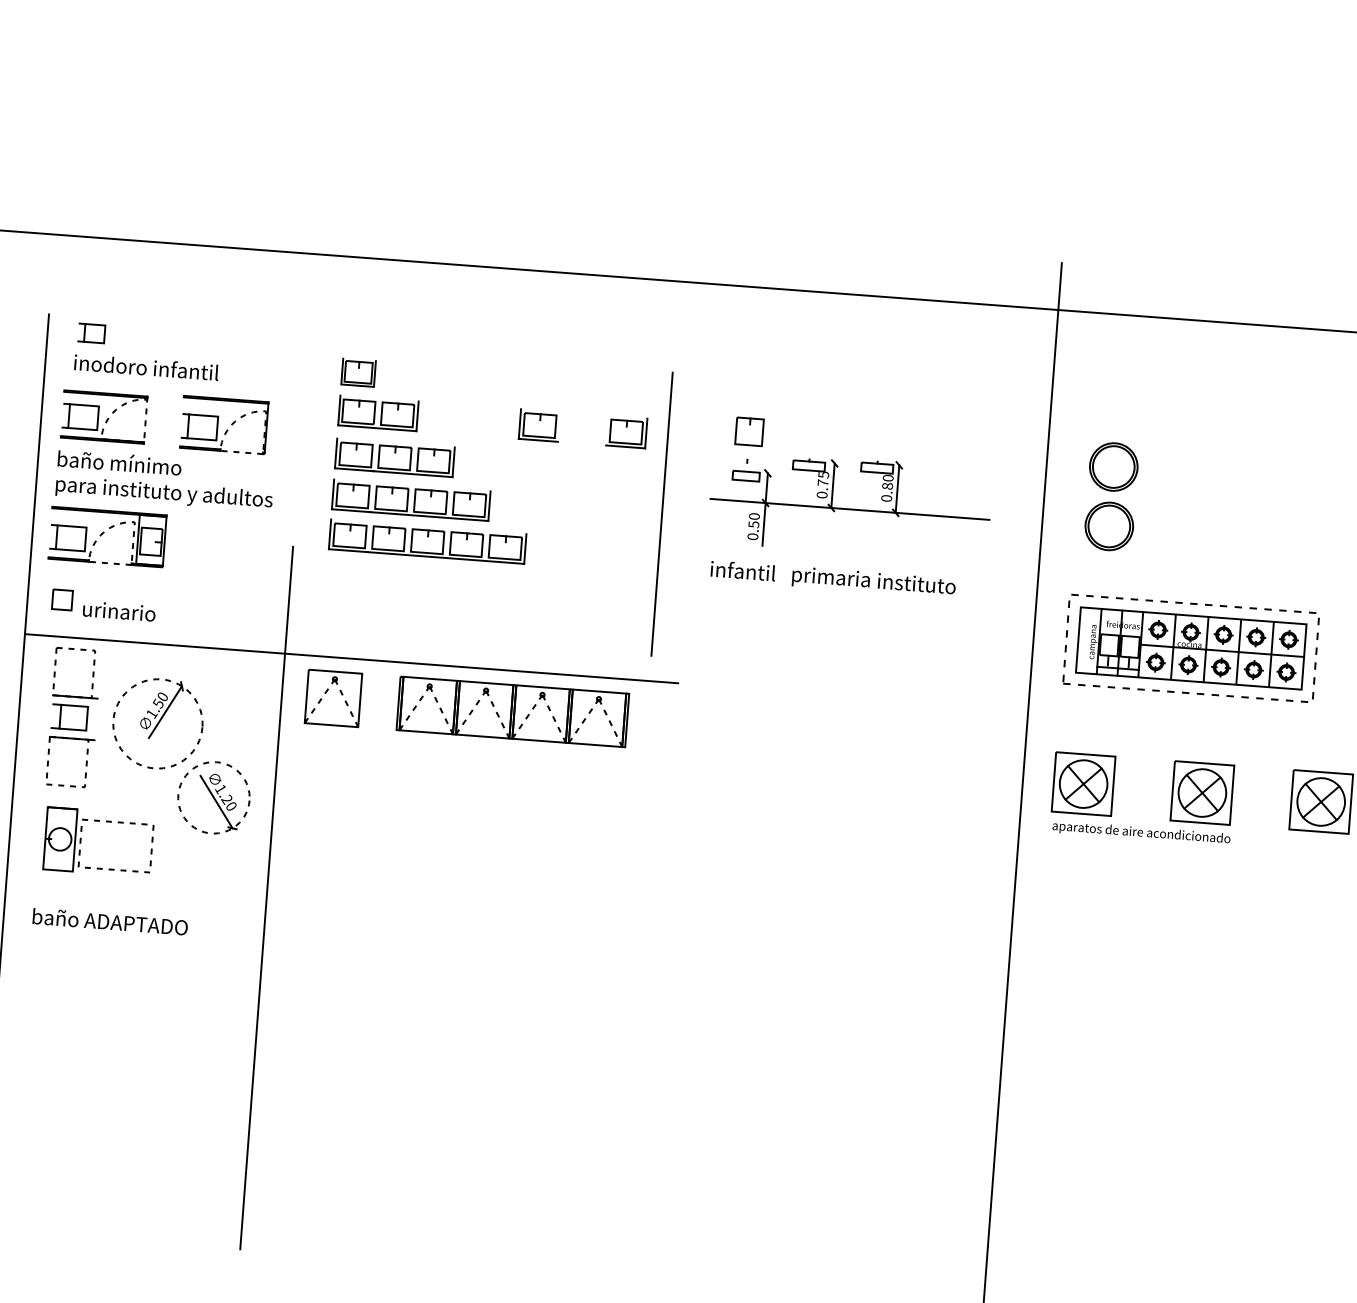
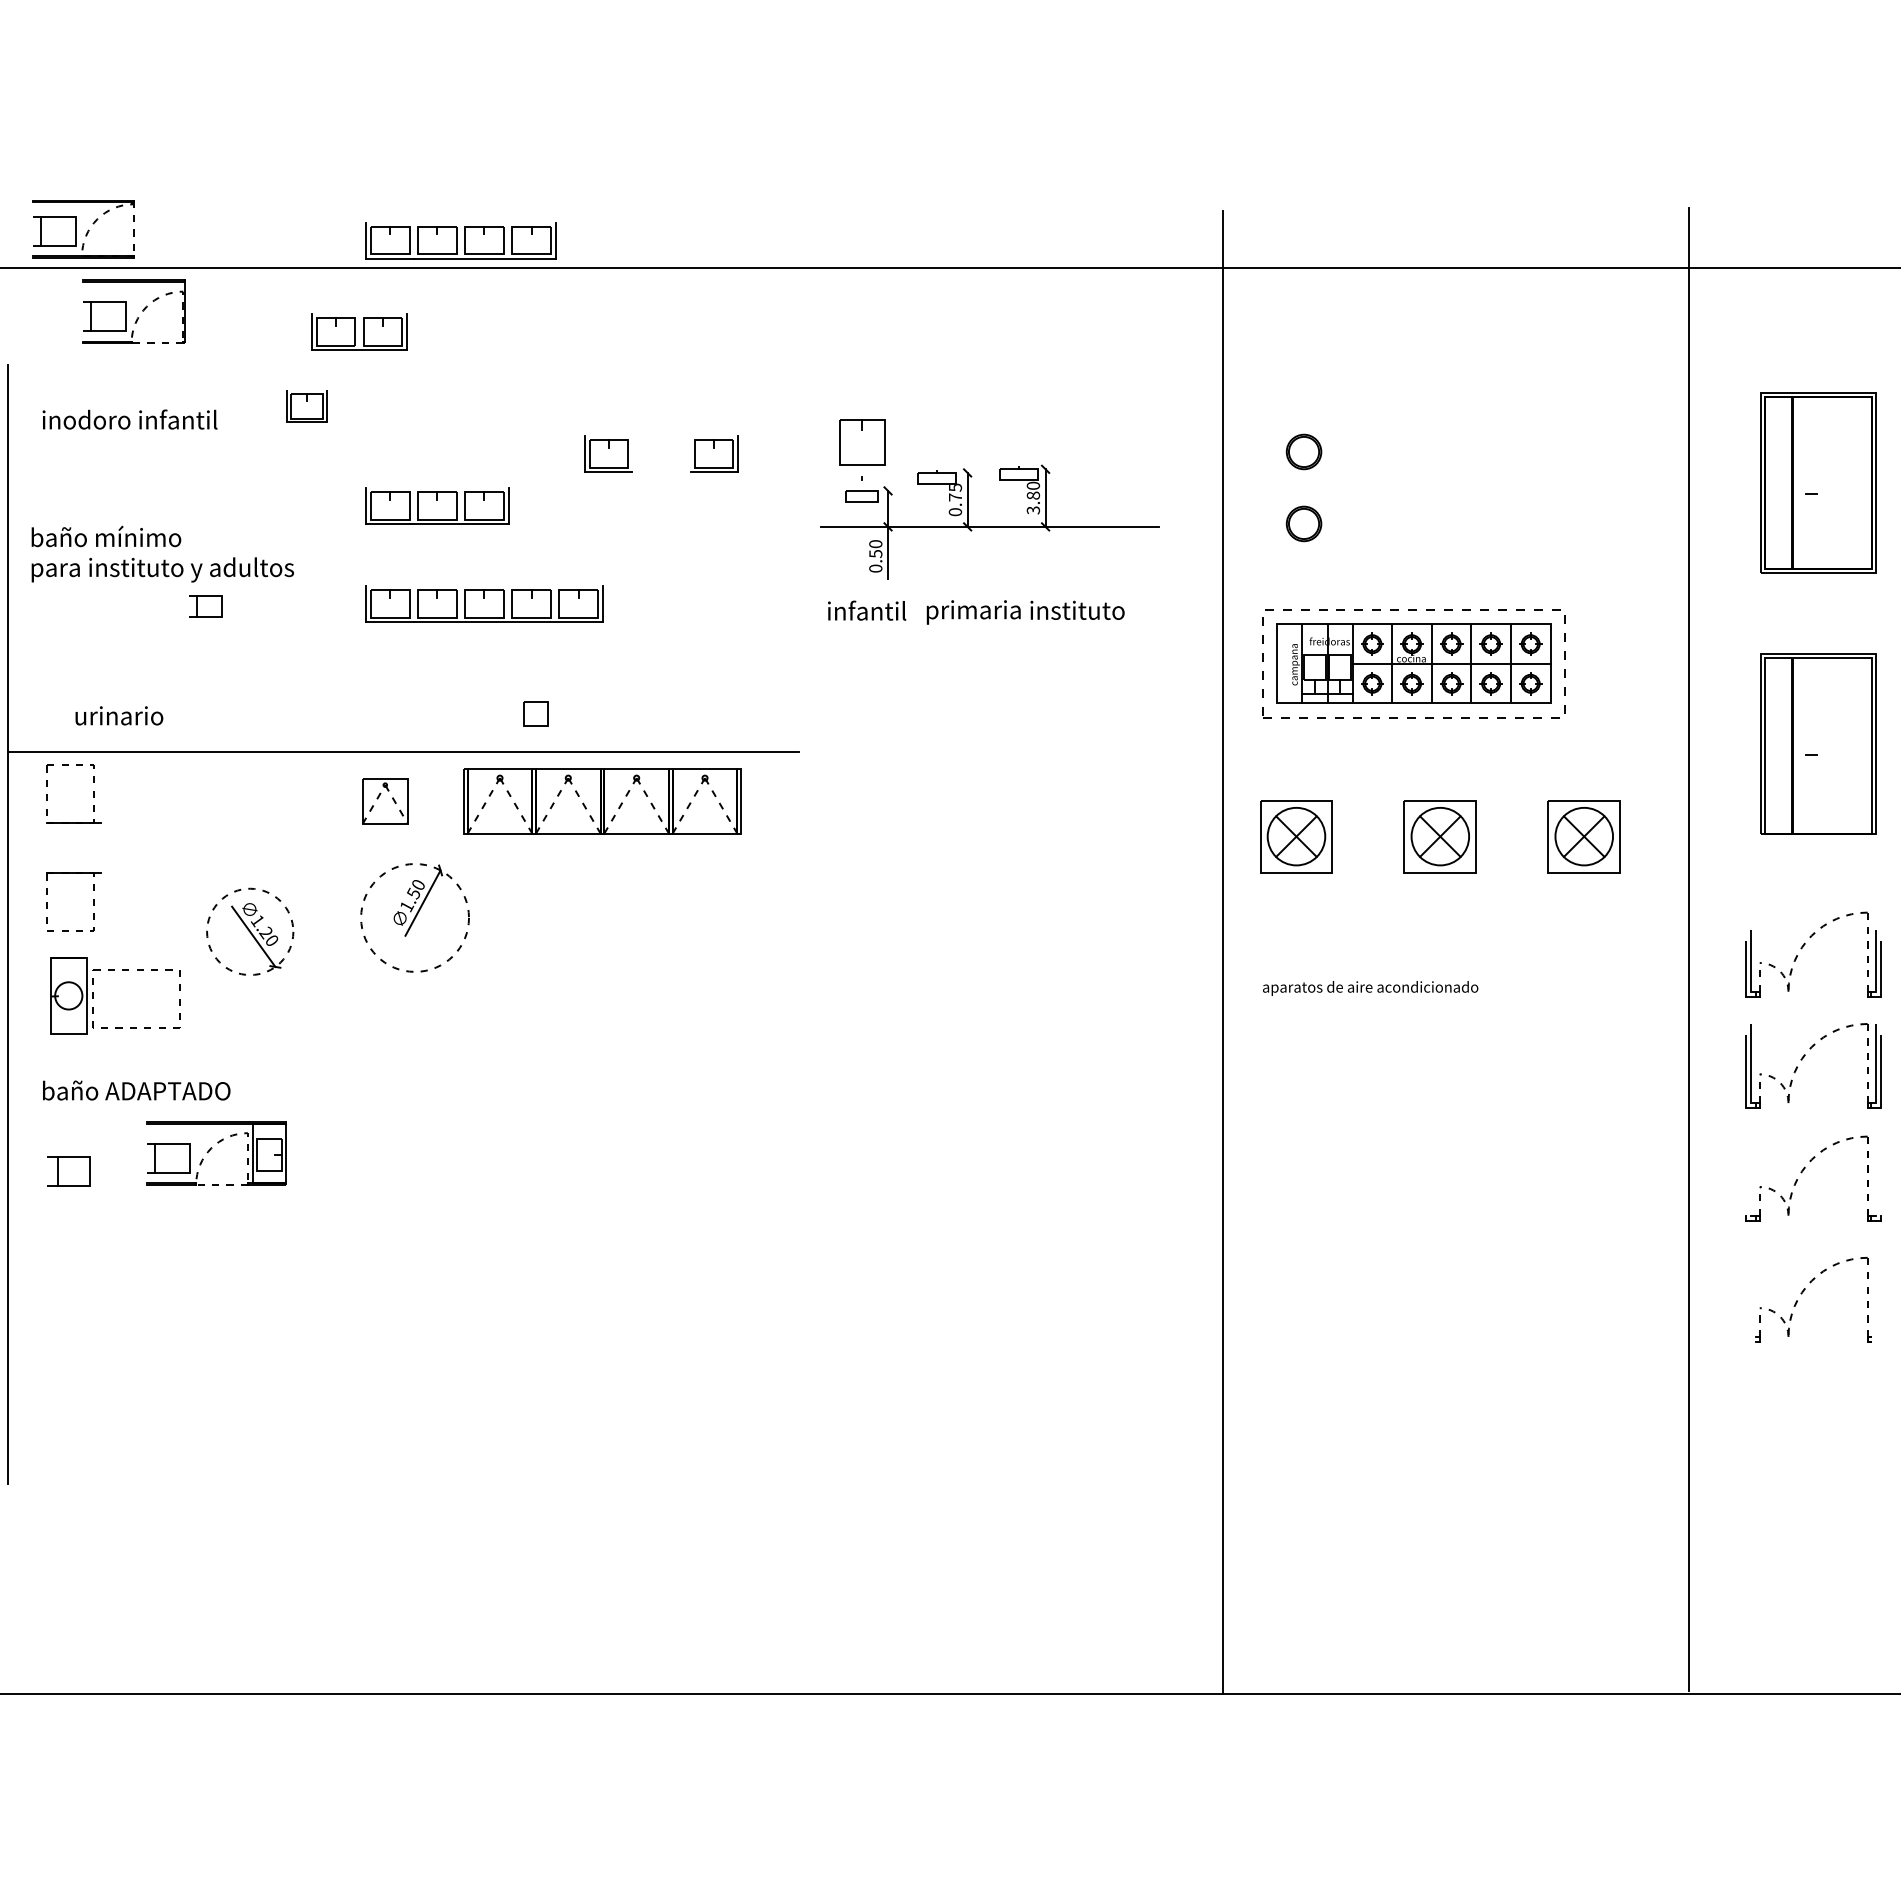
part: (91, 333) -> (205, 606), moved
part: (358, 372) -> (306, 406), moved
part: (378, 413) -> (359, 331), moved
part: (104, 417) -> (83, 229), moved
part: (218, 424) -> (126, 311), moved
part: (748, 431) -> (861, 442), size x1.4
part: (1113, 466) -> (1303, 451), size x0.6
text: (885, 498) -> (1032, 510), 0.80 -> 3.80
part: (410, 500) -> (460, 240), moved
line: (662, 514) -> (764, 549), removed
part: (1108, 526) -> (1303, 523), size x0.6
part: (104, 532) -> (212, 1148), moved
part: (62, 599) -> (535, 713), moved
part: (333, 698) -> (385, 801), size x0.7
part: (69, 717) -> (68, 1171), moved
part: (157, 723) -> (414, 917), moved
text: (1141, 833) -> (1370, 988), moved
line: (266, 897) -> (322, 1047), removed

